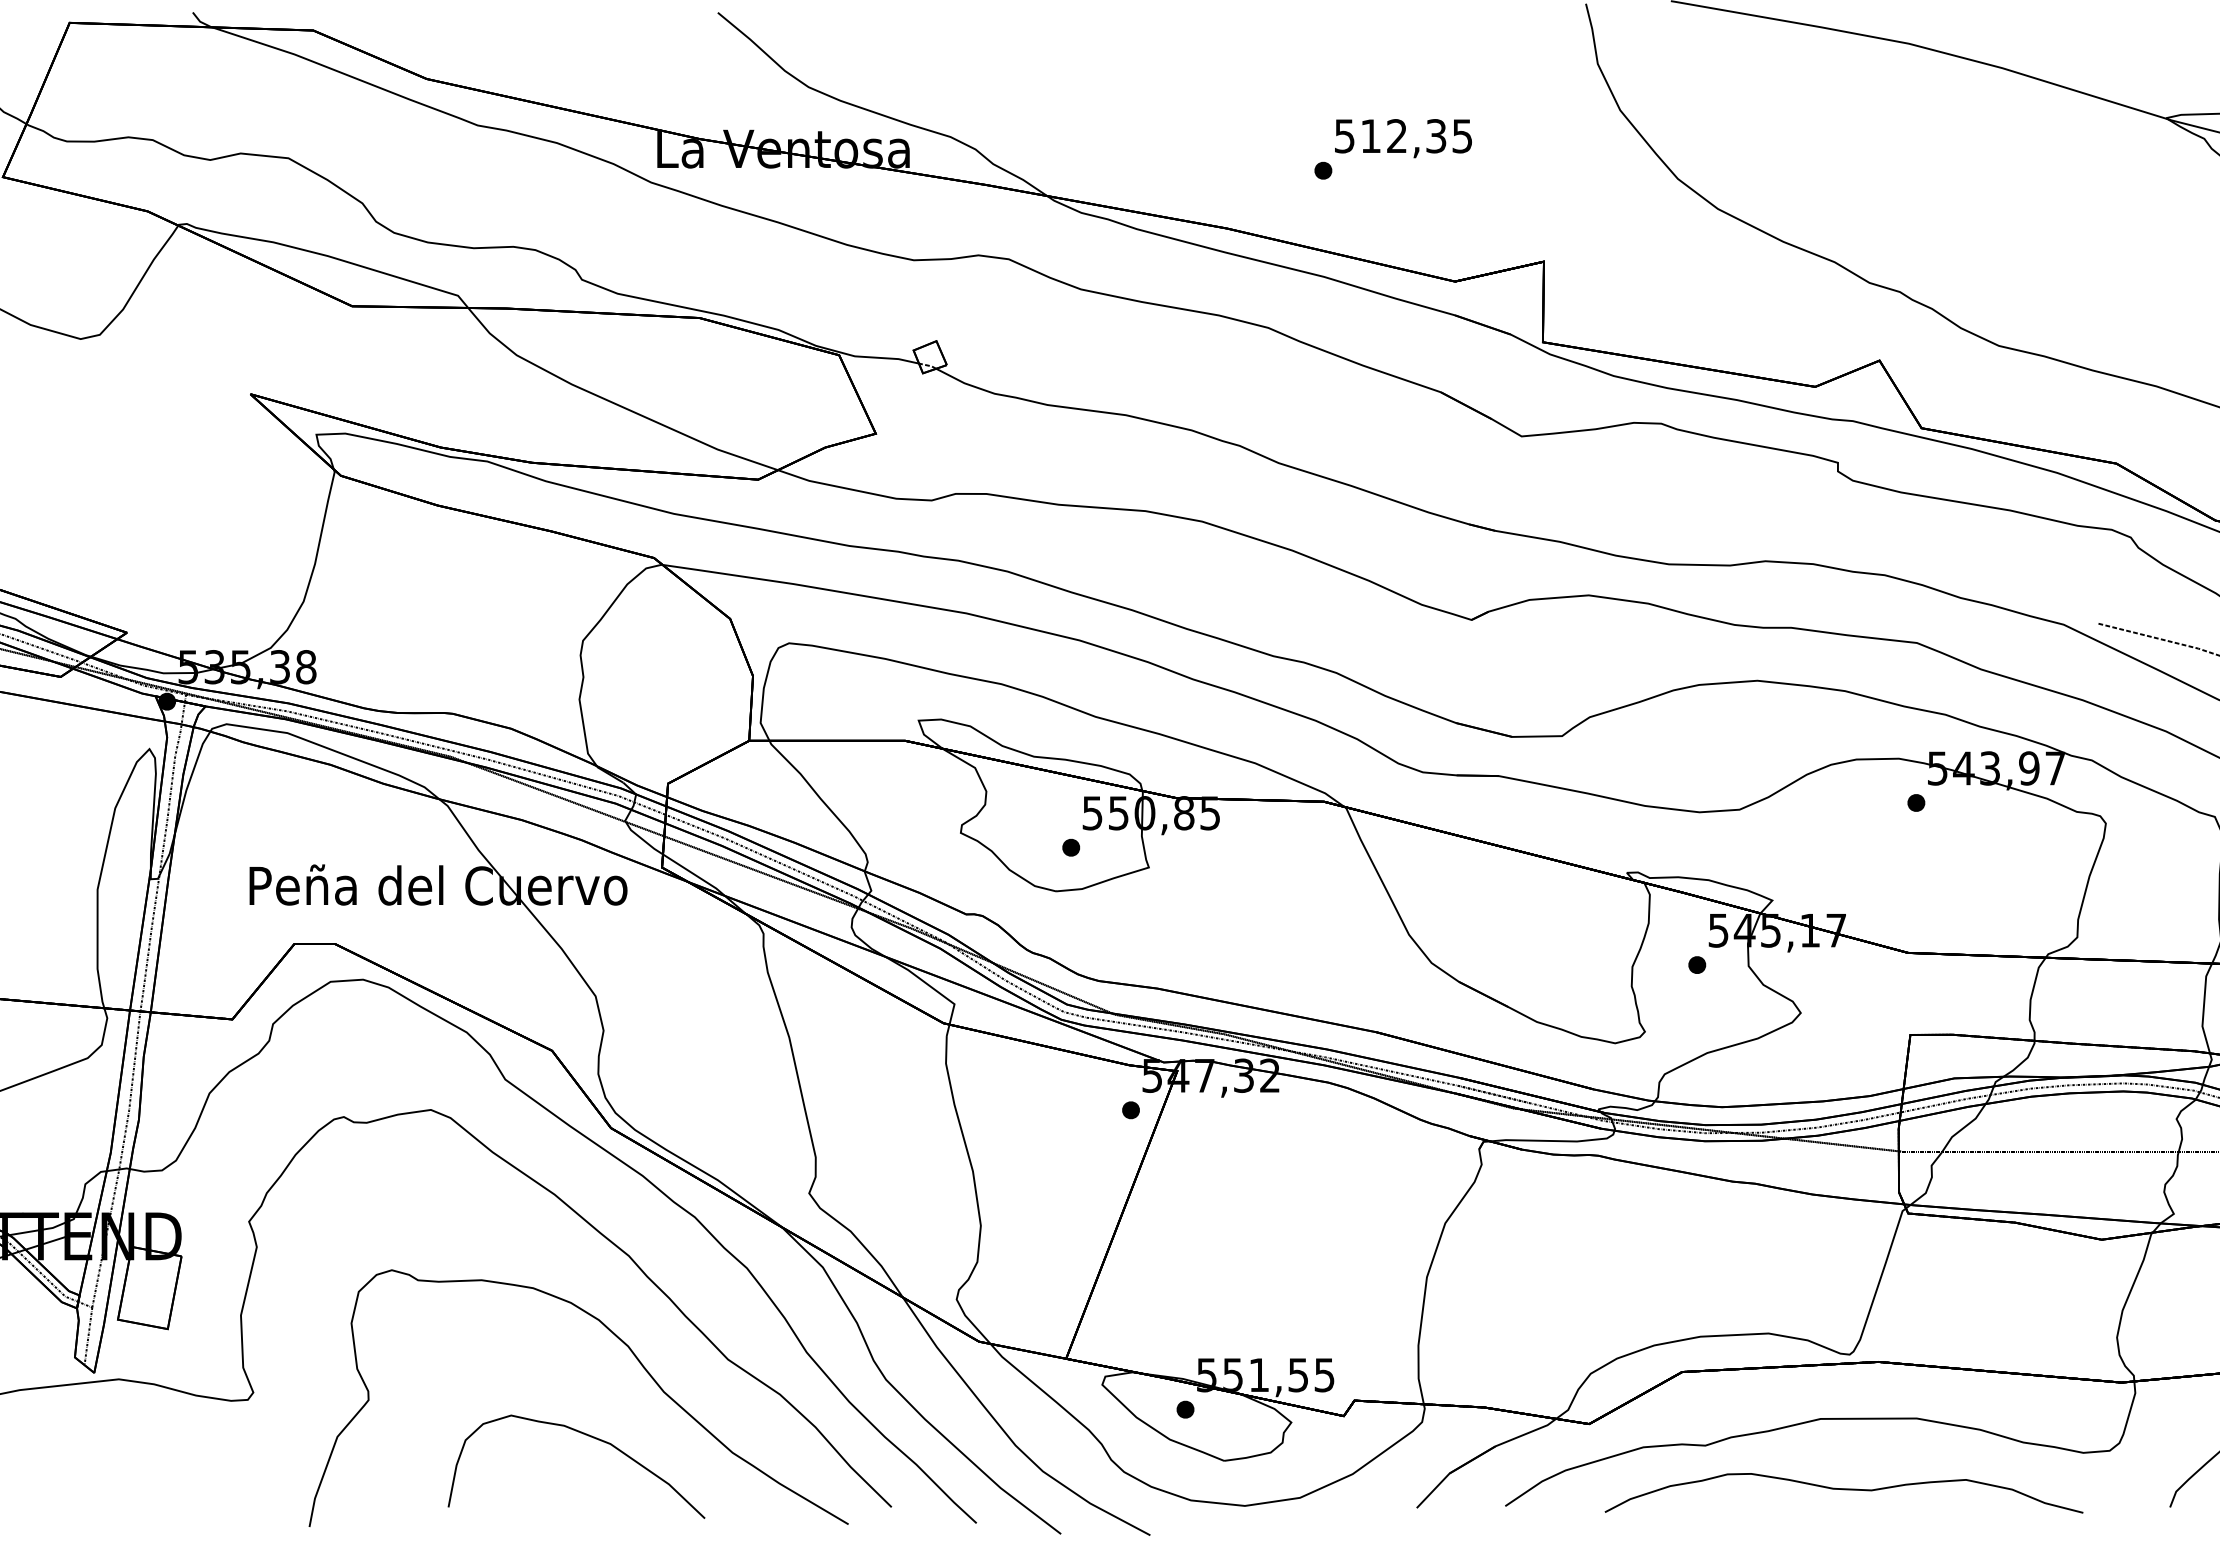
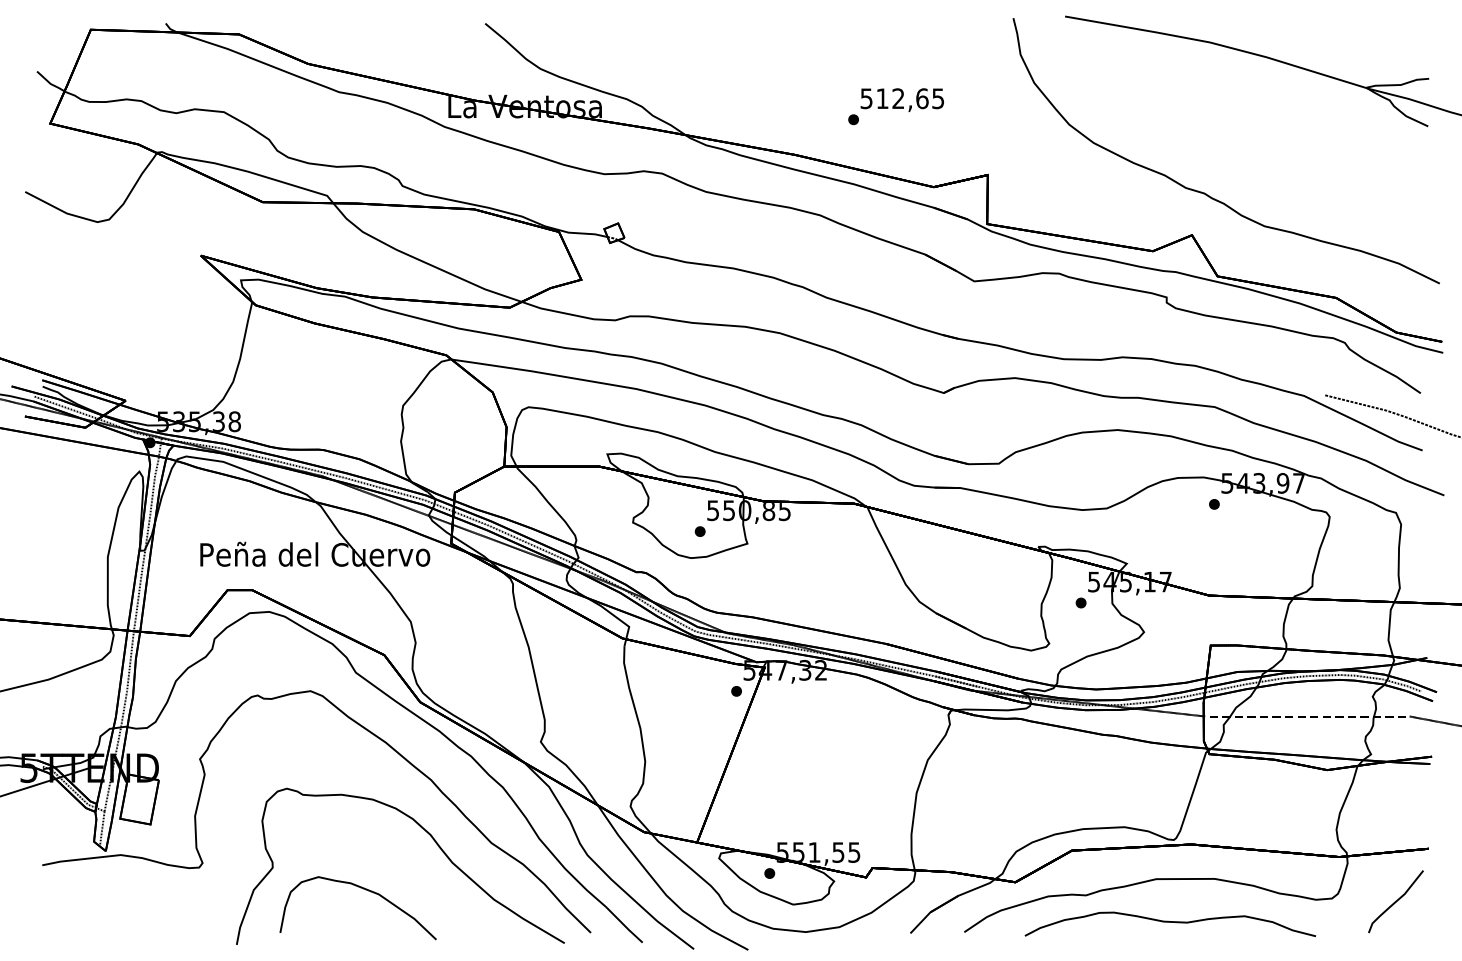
text: (1436, 135) -> (922, 98), 512,35 -> 512,65
curve: (588, 1437) -> (365, 890), moved

